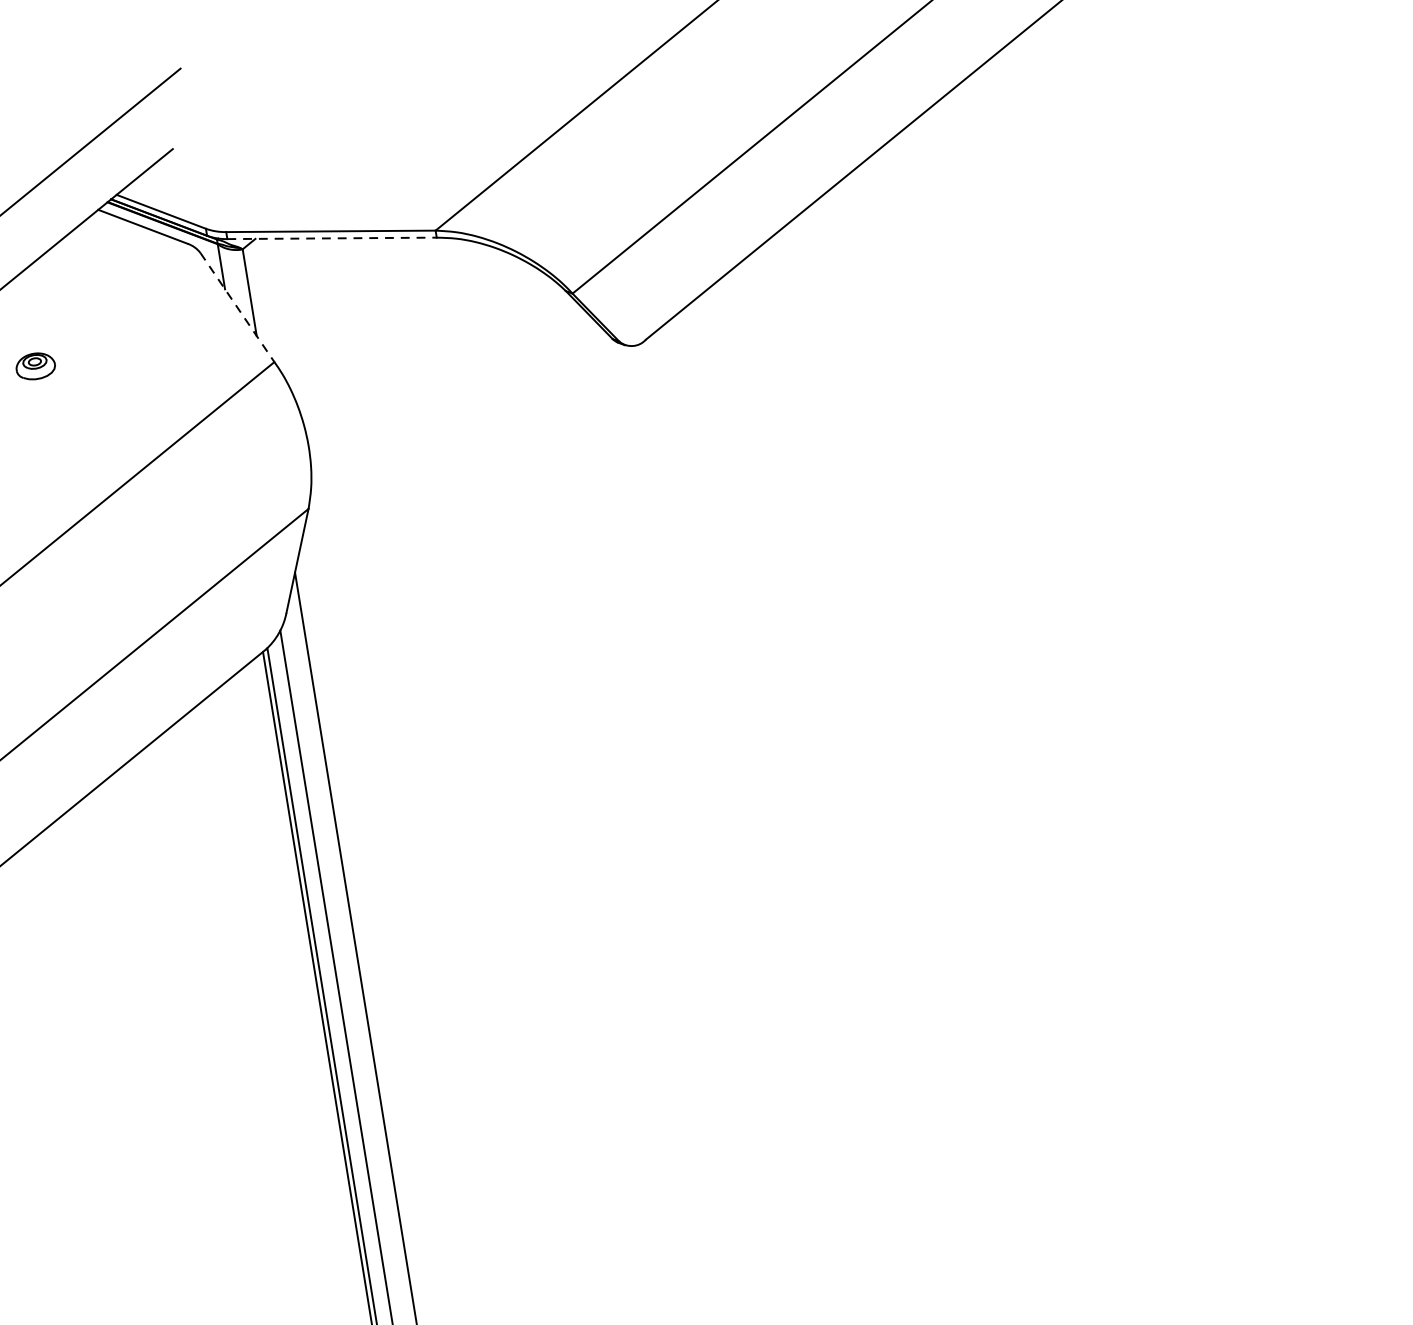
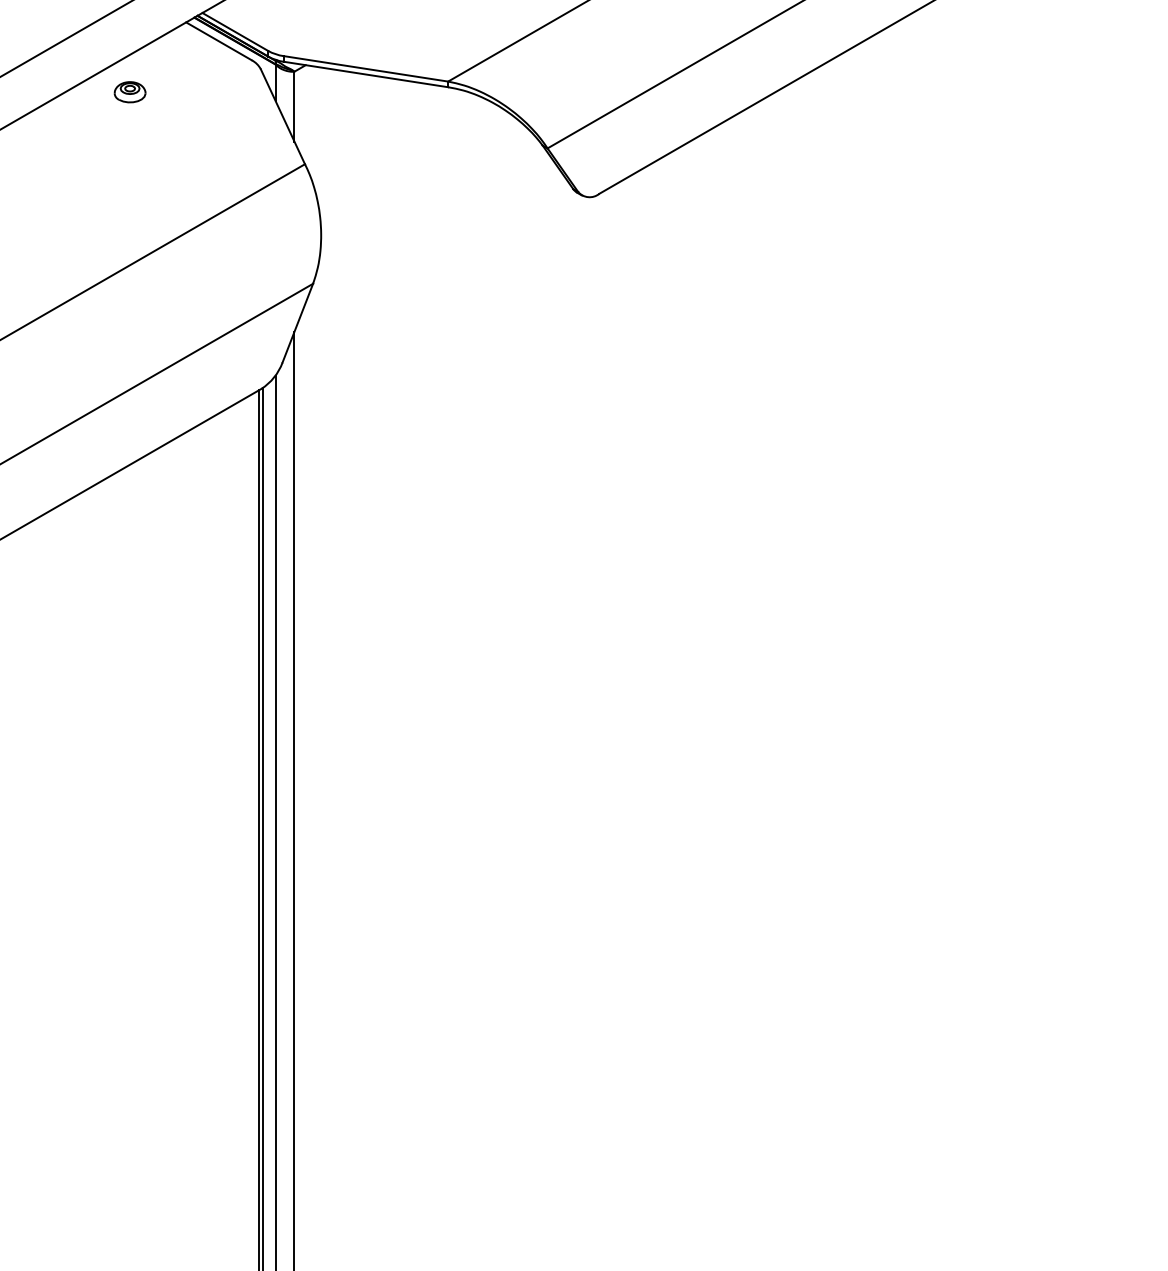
line: (332, 238) -> (366, 74), dashed -> solid
line: (238, 308) -> (283, 117), dashed -> solid
part: (34, 366) -> (129, 92), moved

